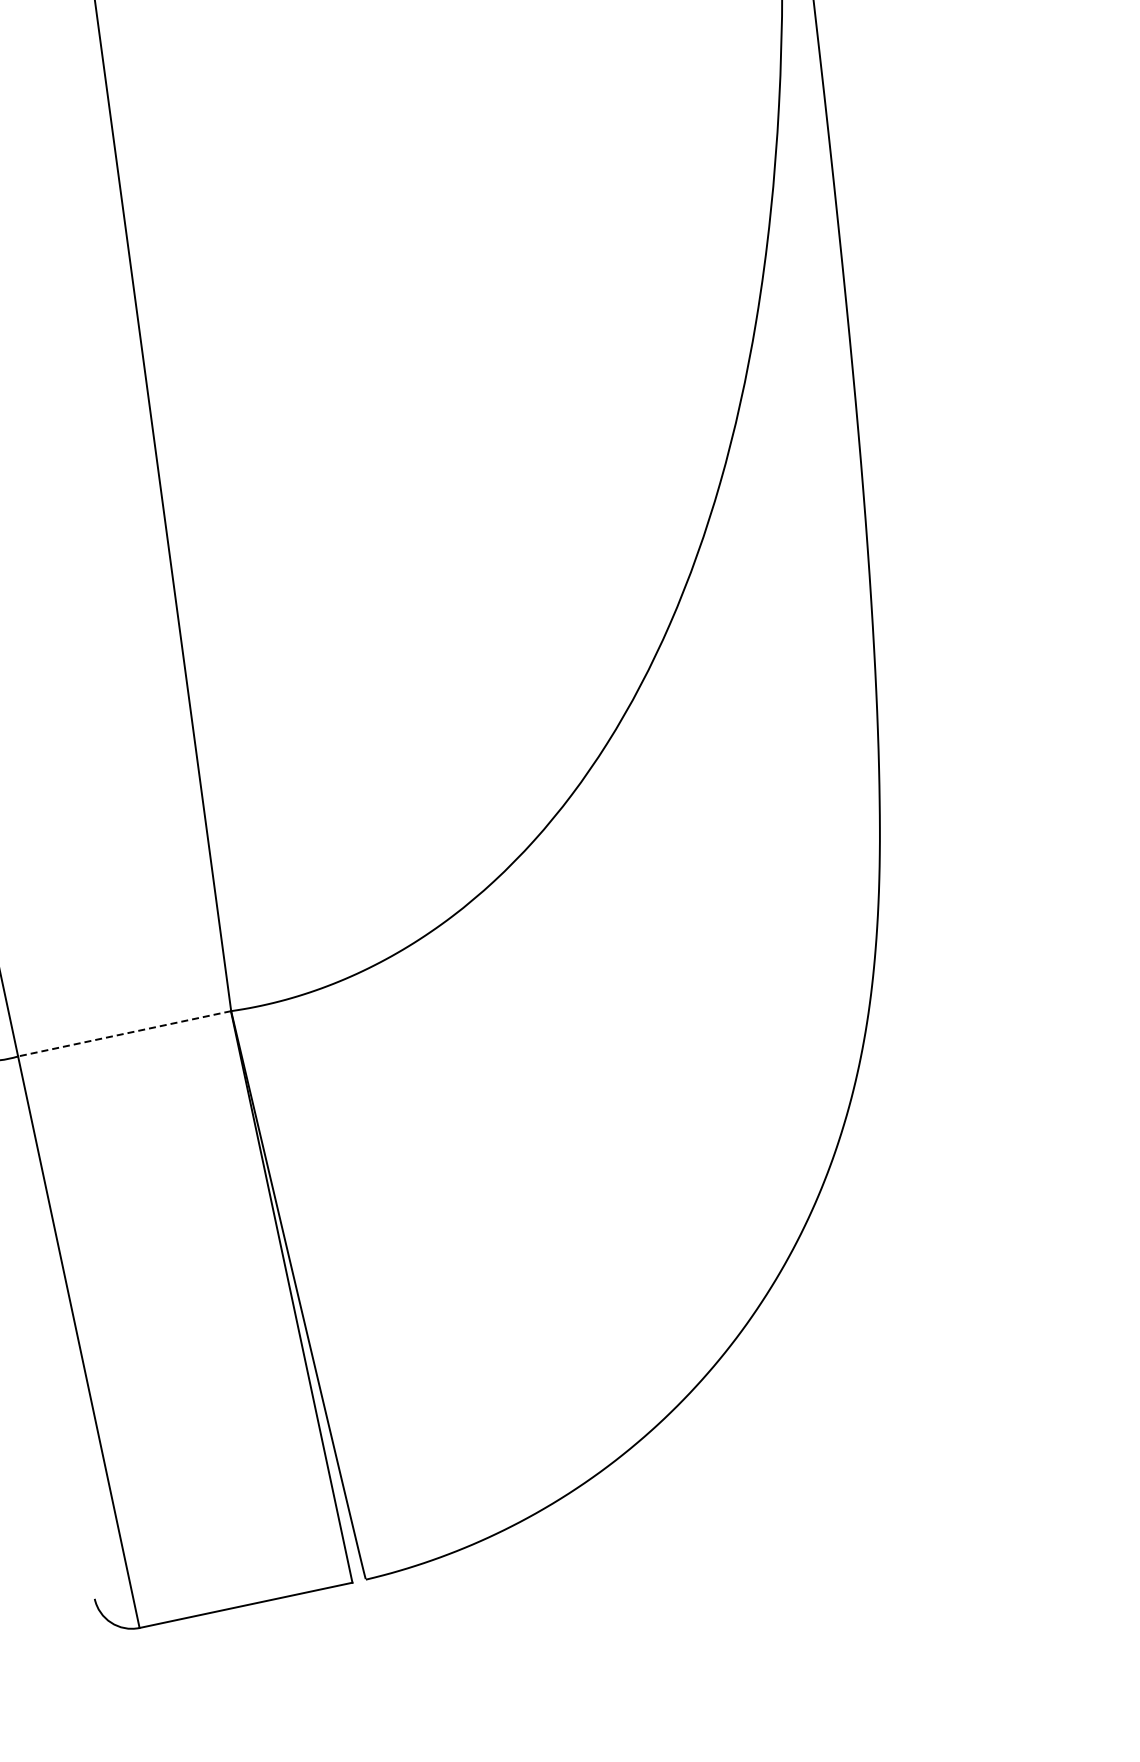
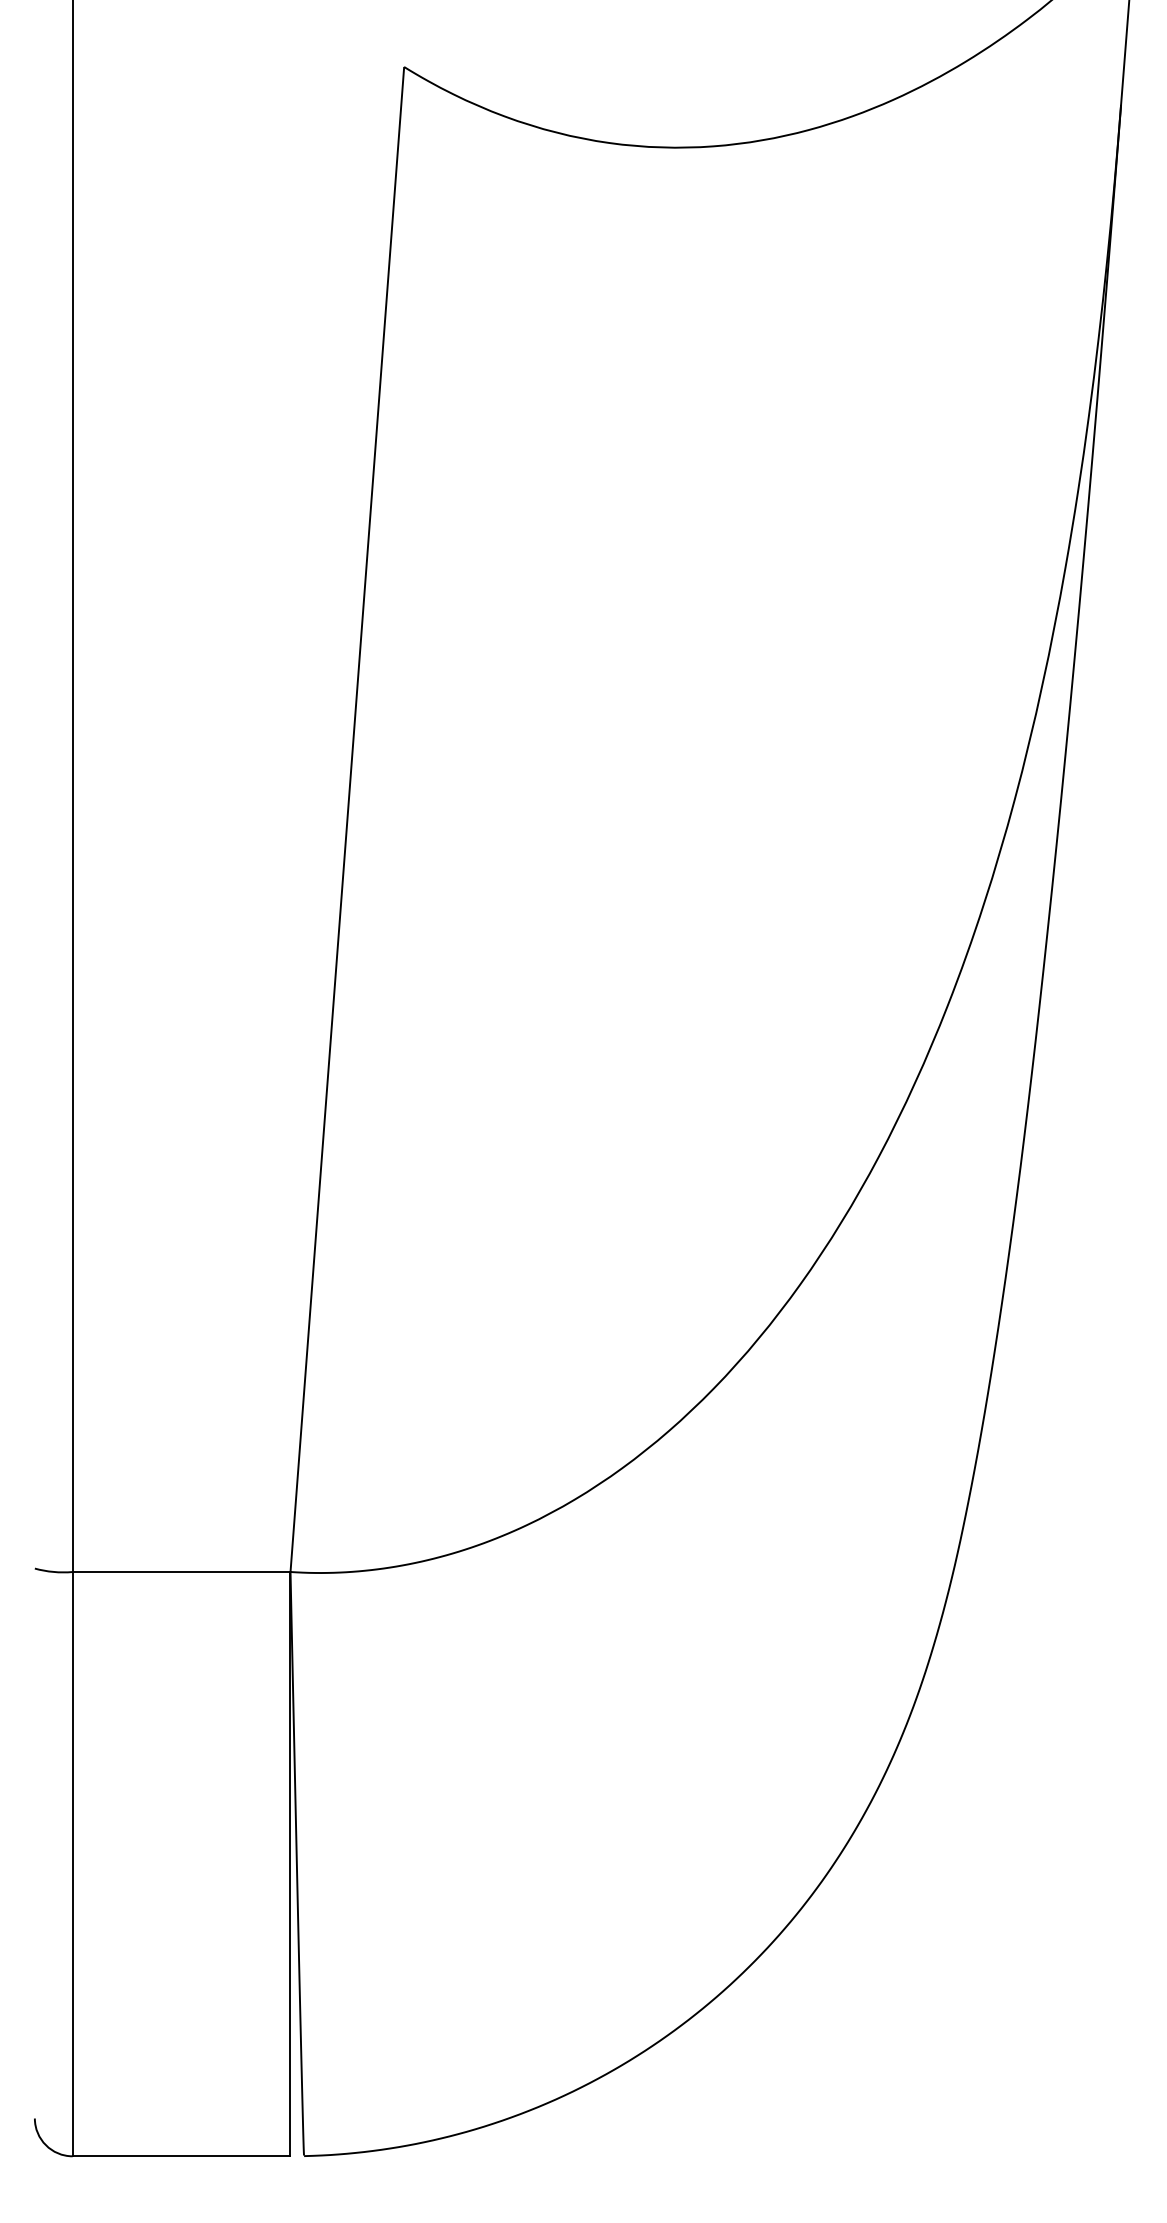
line: (124, 1034) -> (181, 1572), dashed -> solid

